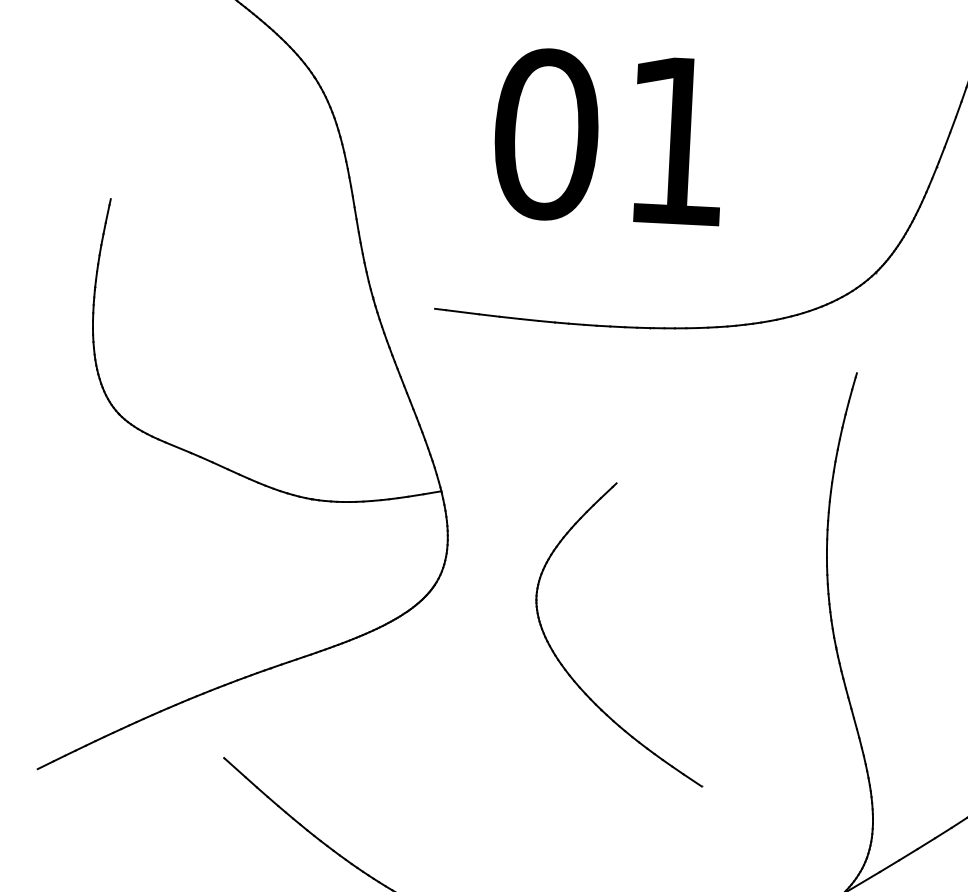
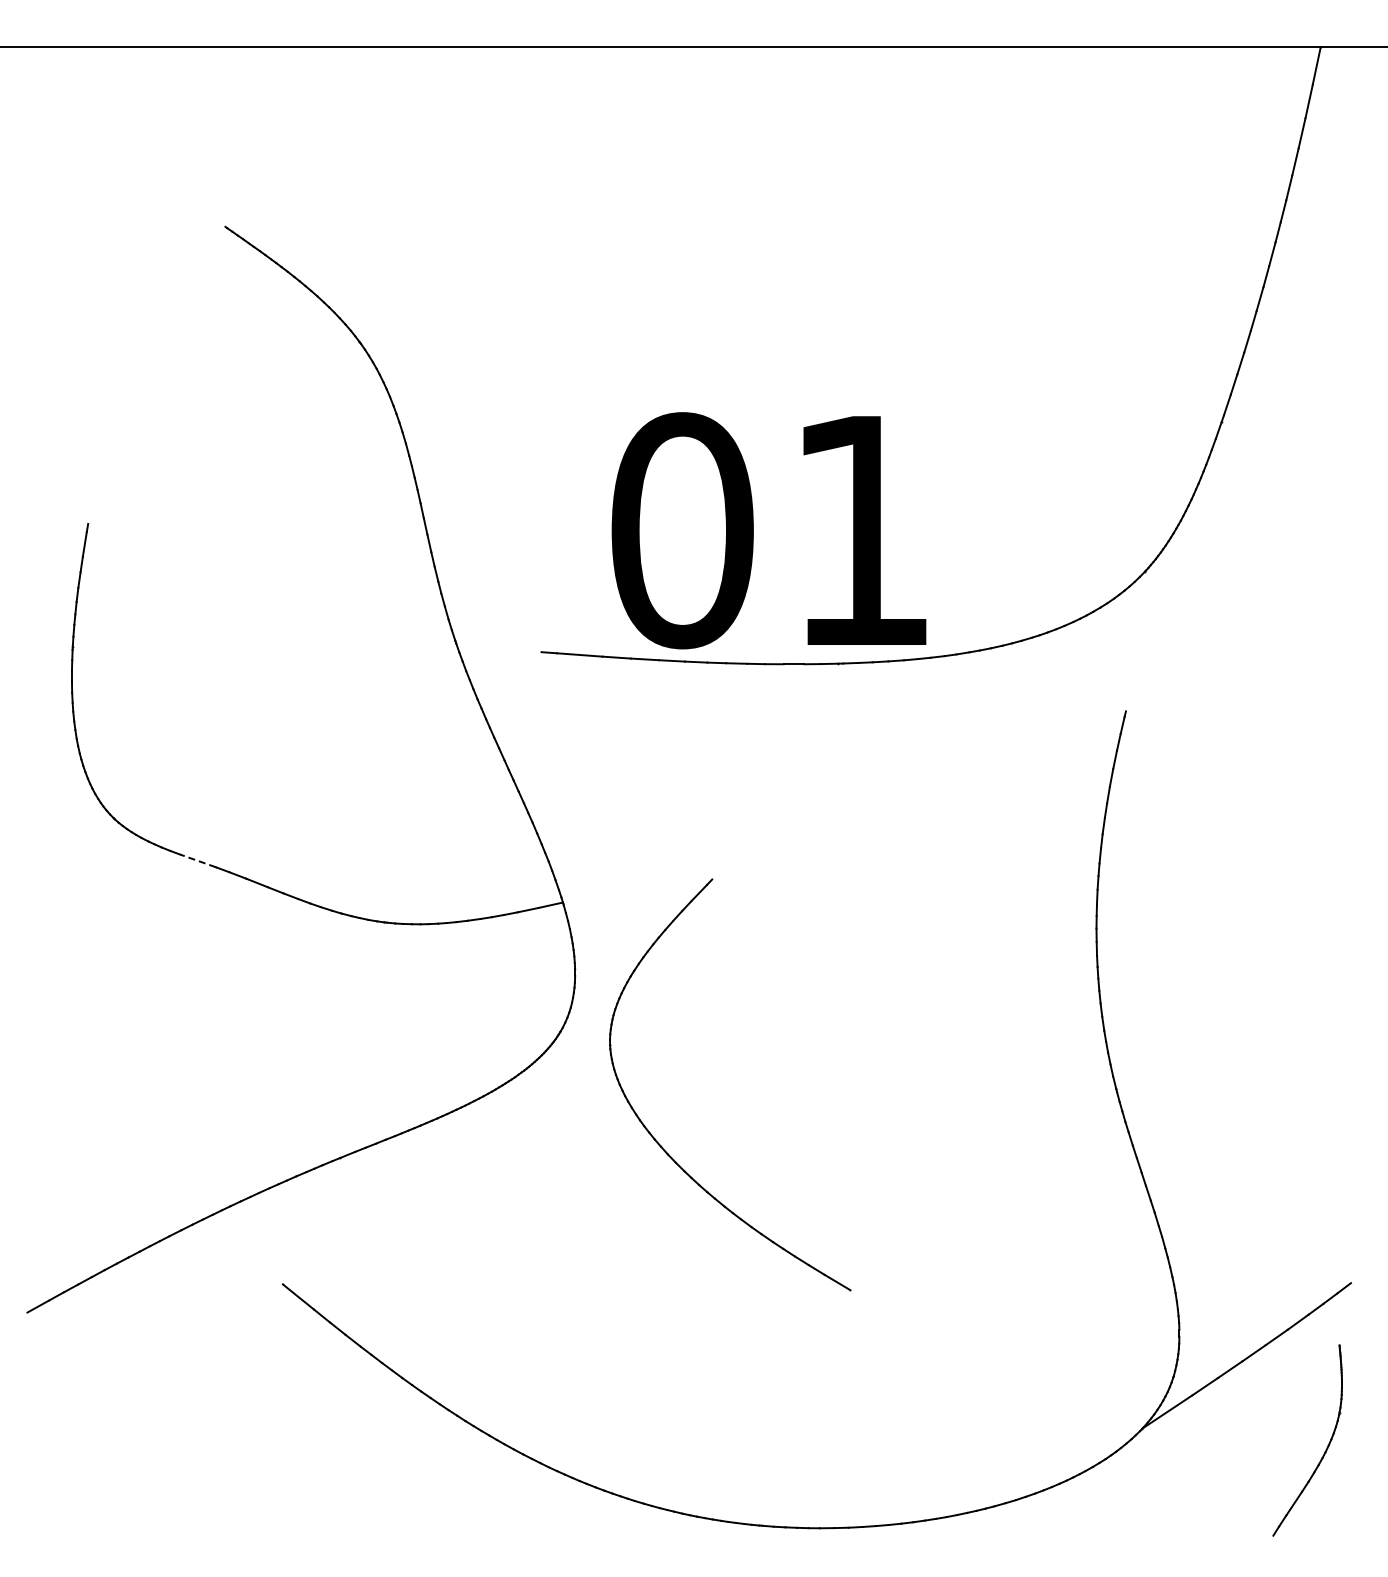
text: (608, 137) -> (768, 530), moved
line: (178, 447) -> (198, 860), solid -> dashed
part: (570, 675) -> (662, 1146), moved

